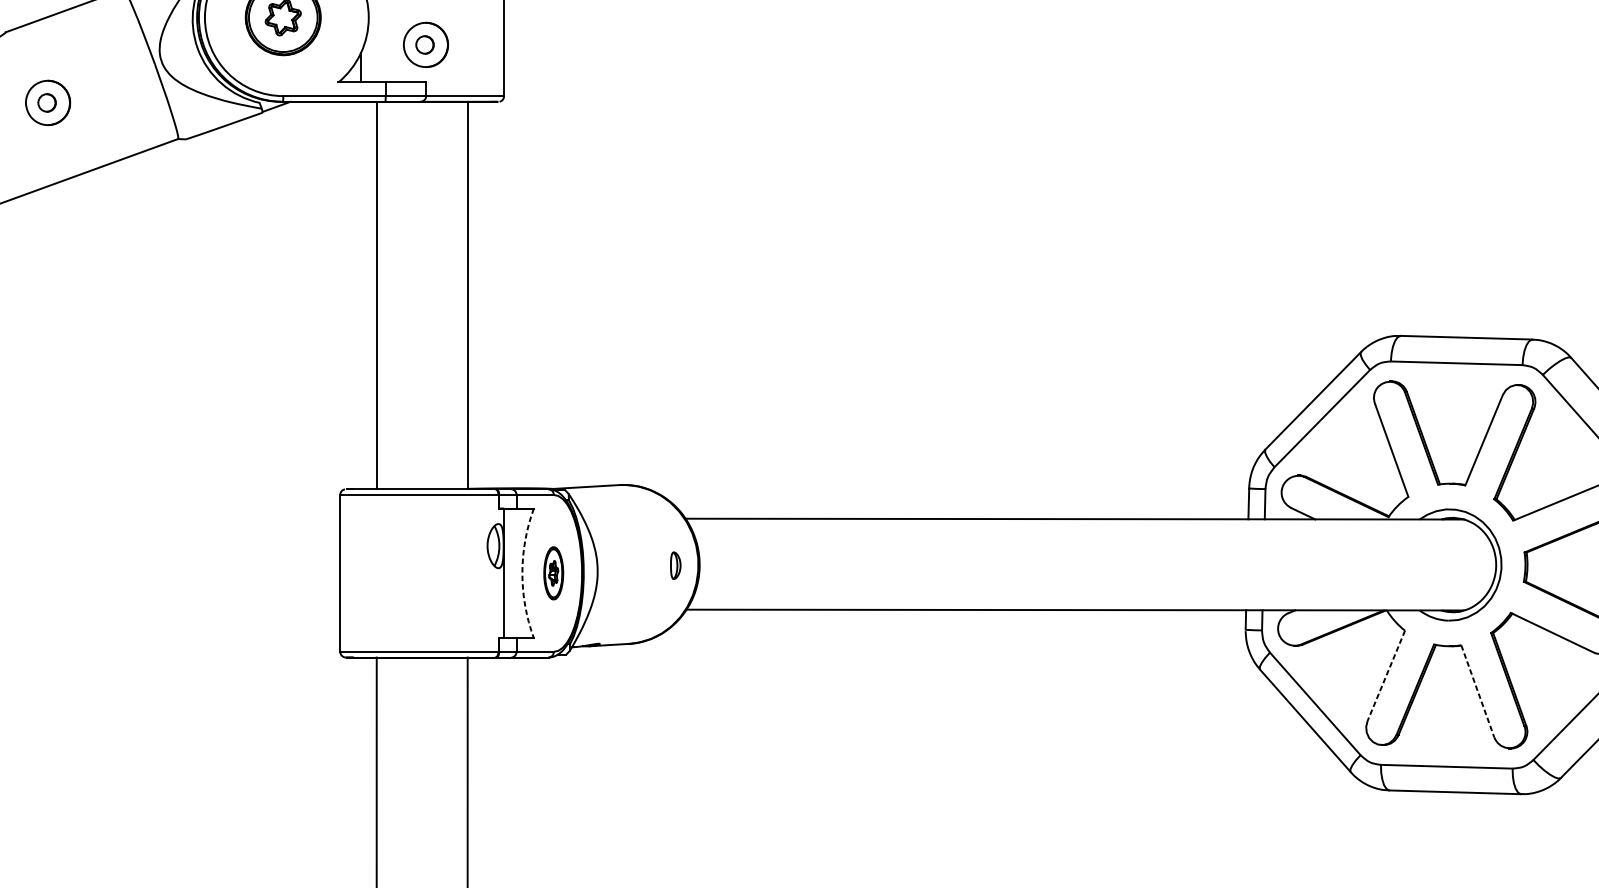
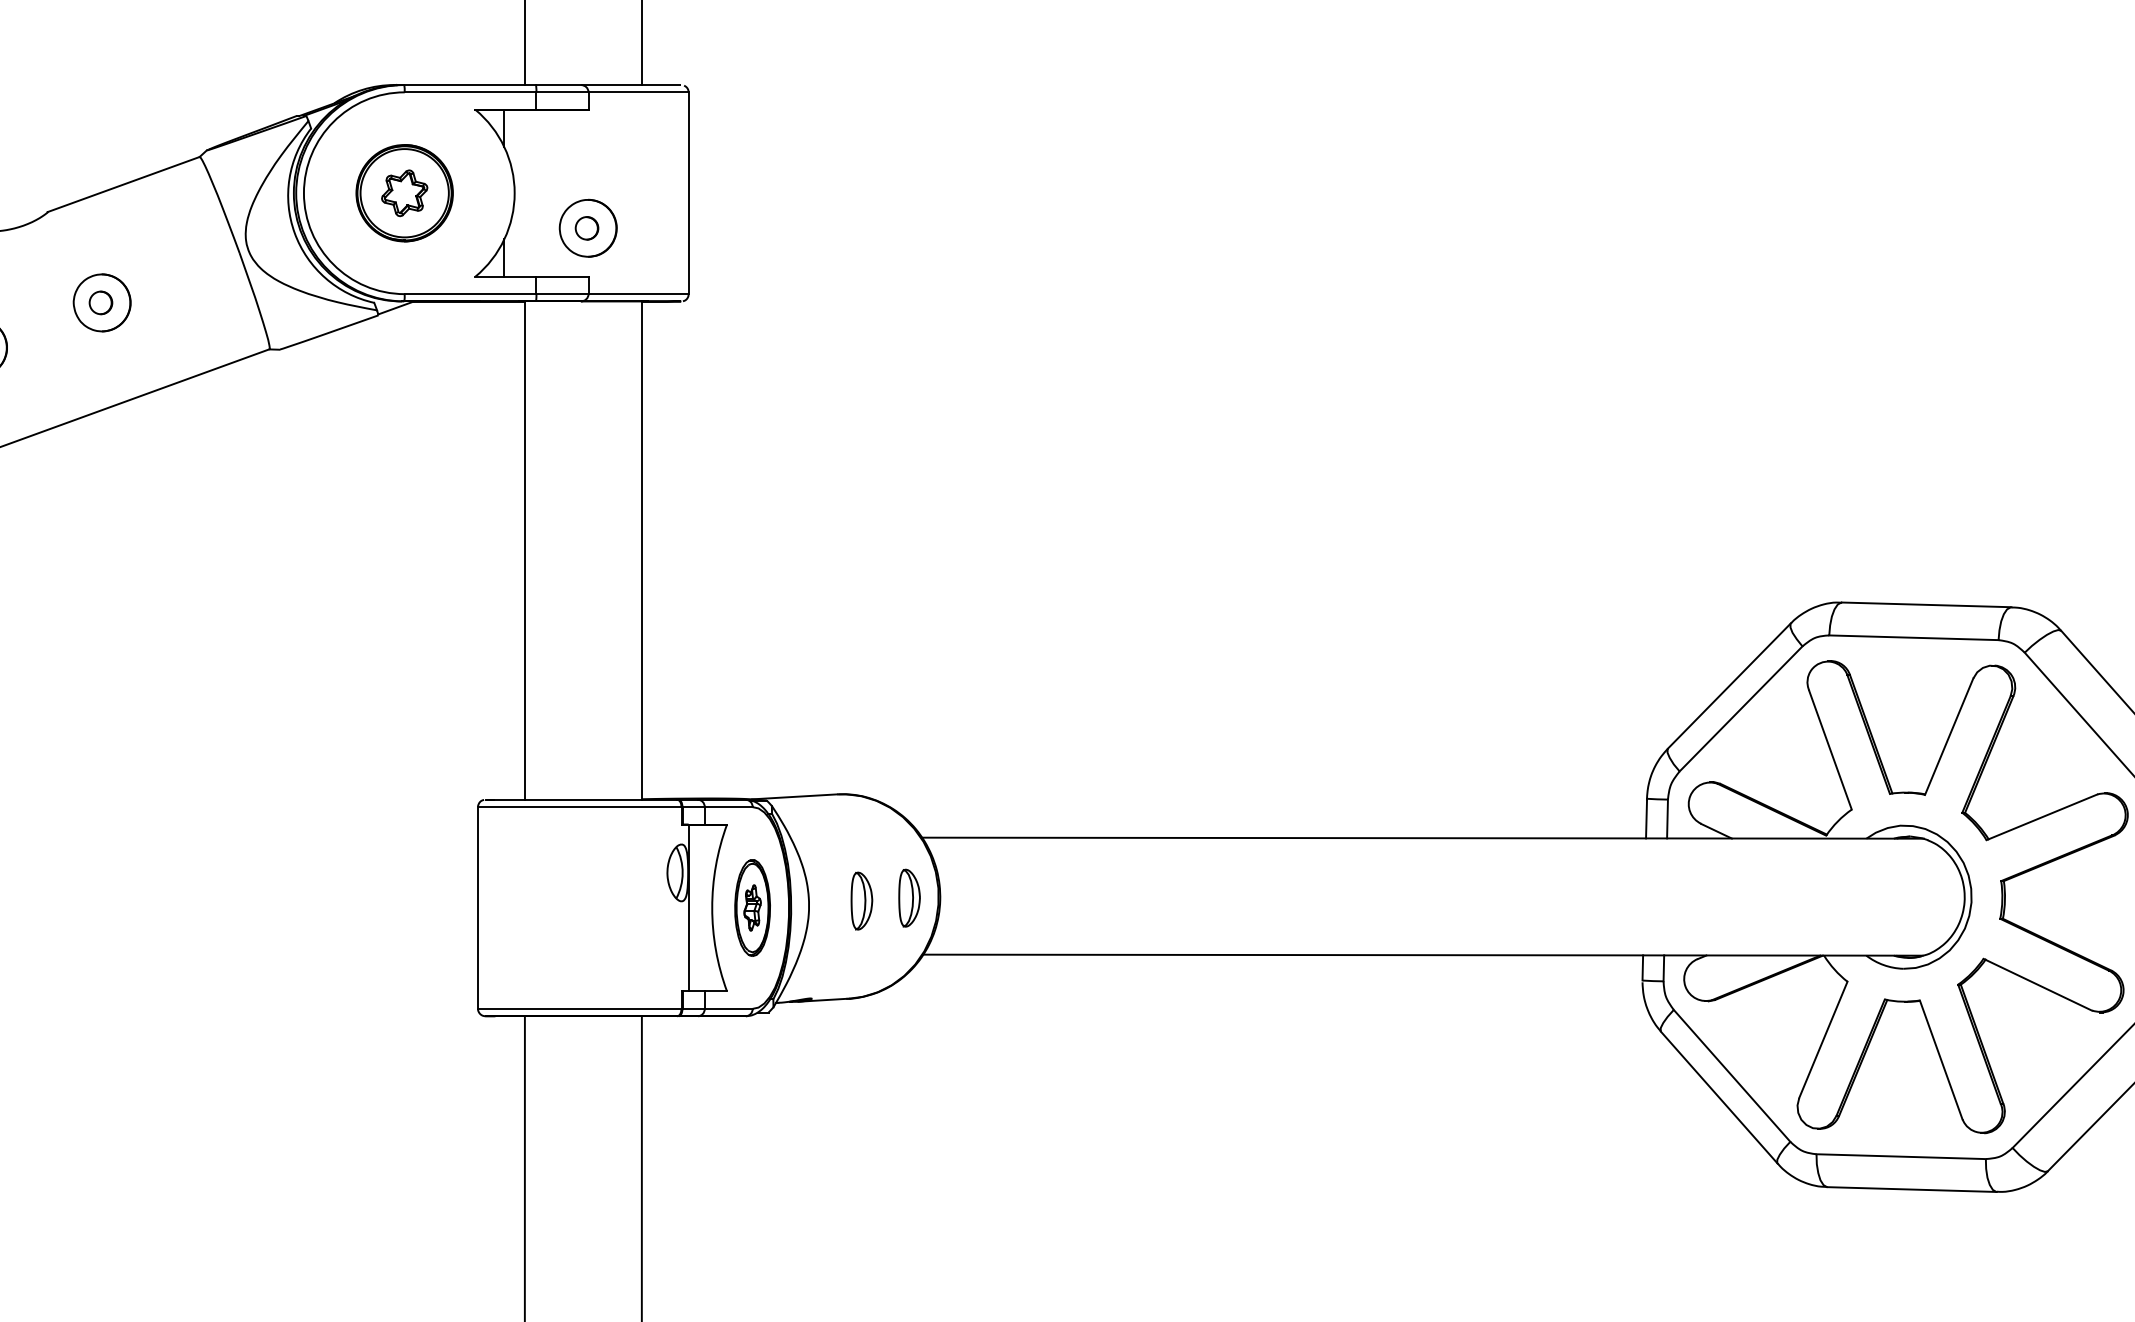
part: (675, 565) -> (909, 897), size x1.67
part: (638, 567) -> (861, 900), added
arc: (522, 573) -> (712, 908), dashed -> solid
part: (553, 573) -> (752, 907), size x1.43
line: (1386, 675) -> (1823, 1039), dashed -> solid
line: (1478, 691) -> (1941, 1060), dashed -> solid

